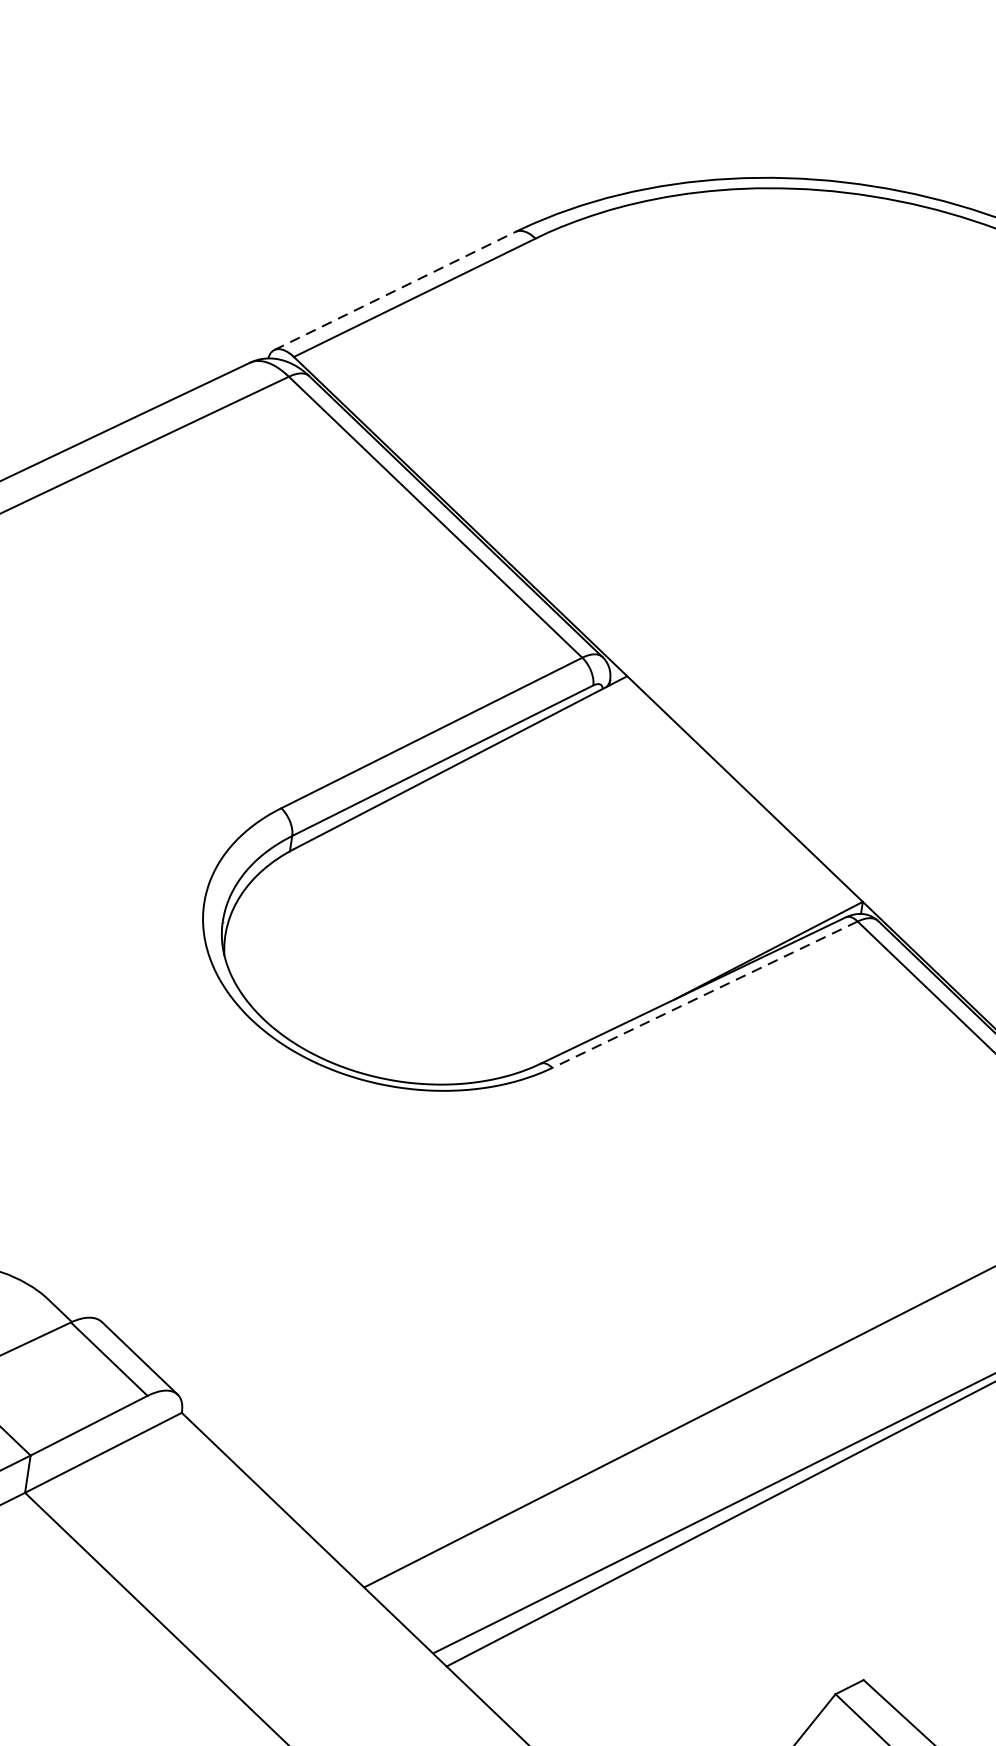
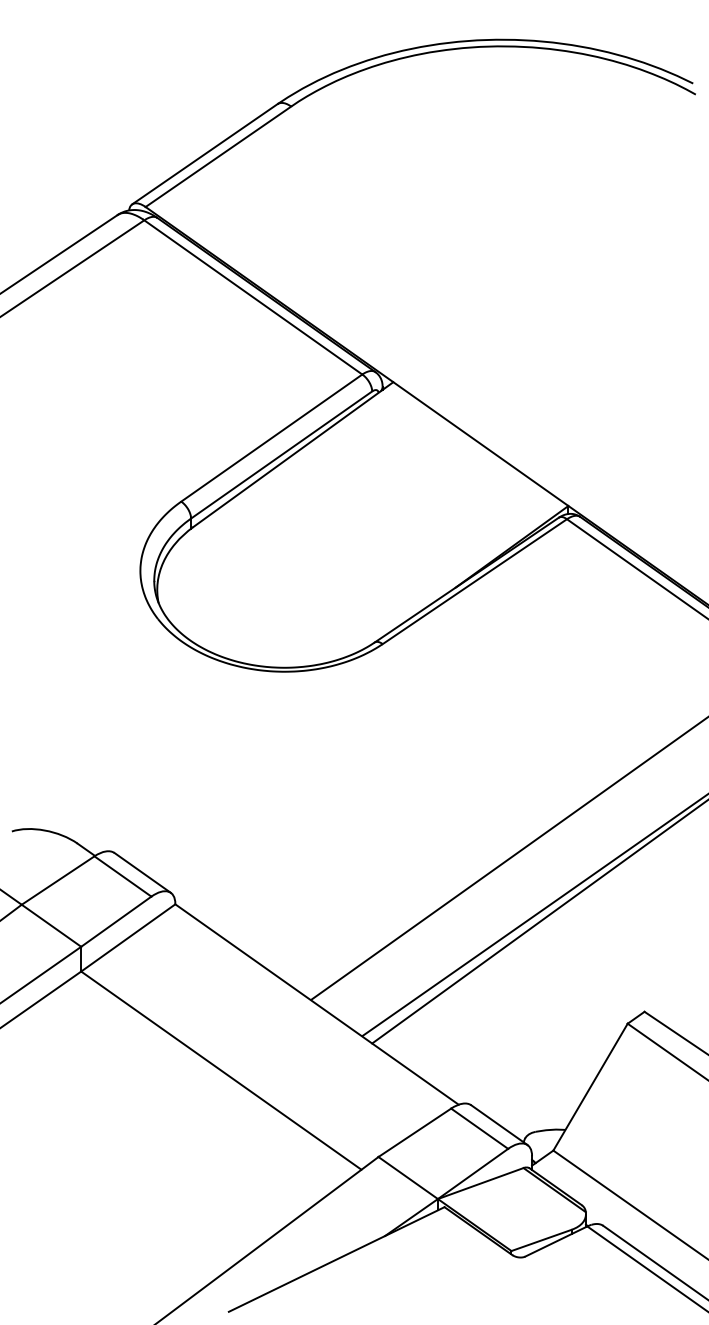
line: (396, 289) -> (205, 153), dashed -> solid
line: (704, 994) -> (474, 581), dashed -> solid

